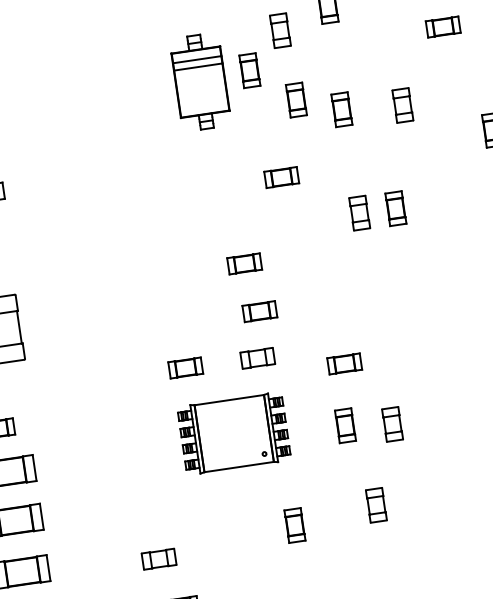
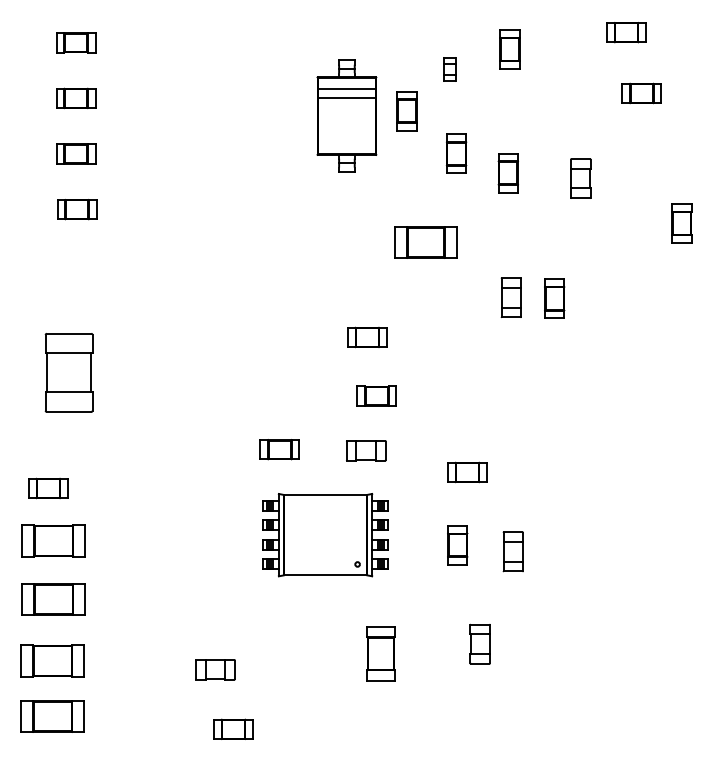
part: (280, 30) -> (449, 69), size x0.6
part: (281, 176) -> (425, 241), size x1.6
part: (294, 525) -> (380, 653), size x1.4

